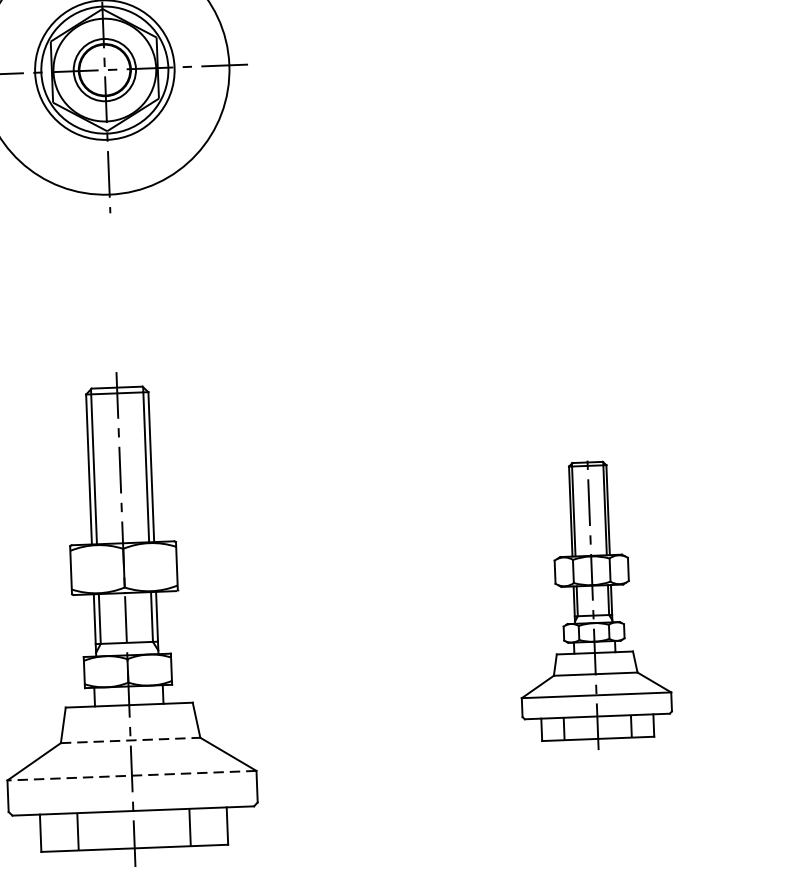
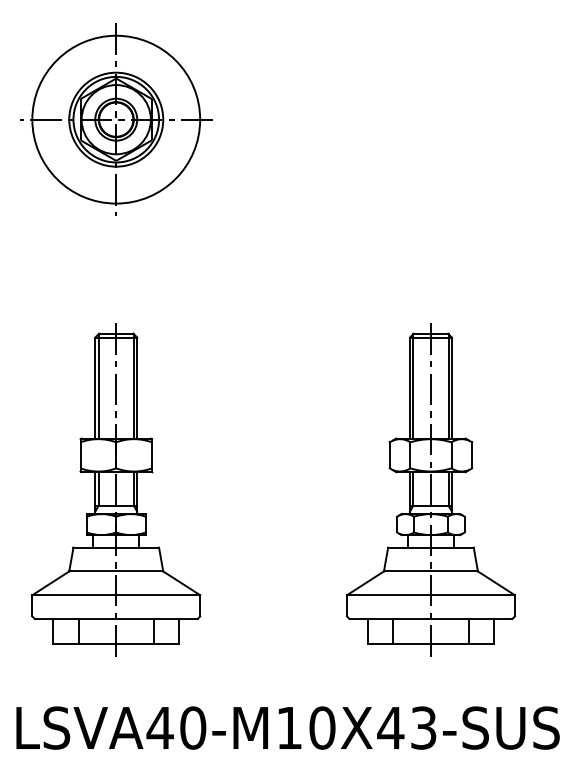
part: (592, 600) -> (430, 489), size x1.67
line: (130, 740) -> (116, 571), dashed -> solid
line: (132, 776) -> (116, 595), dashed -> solid

